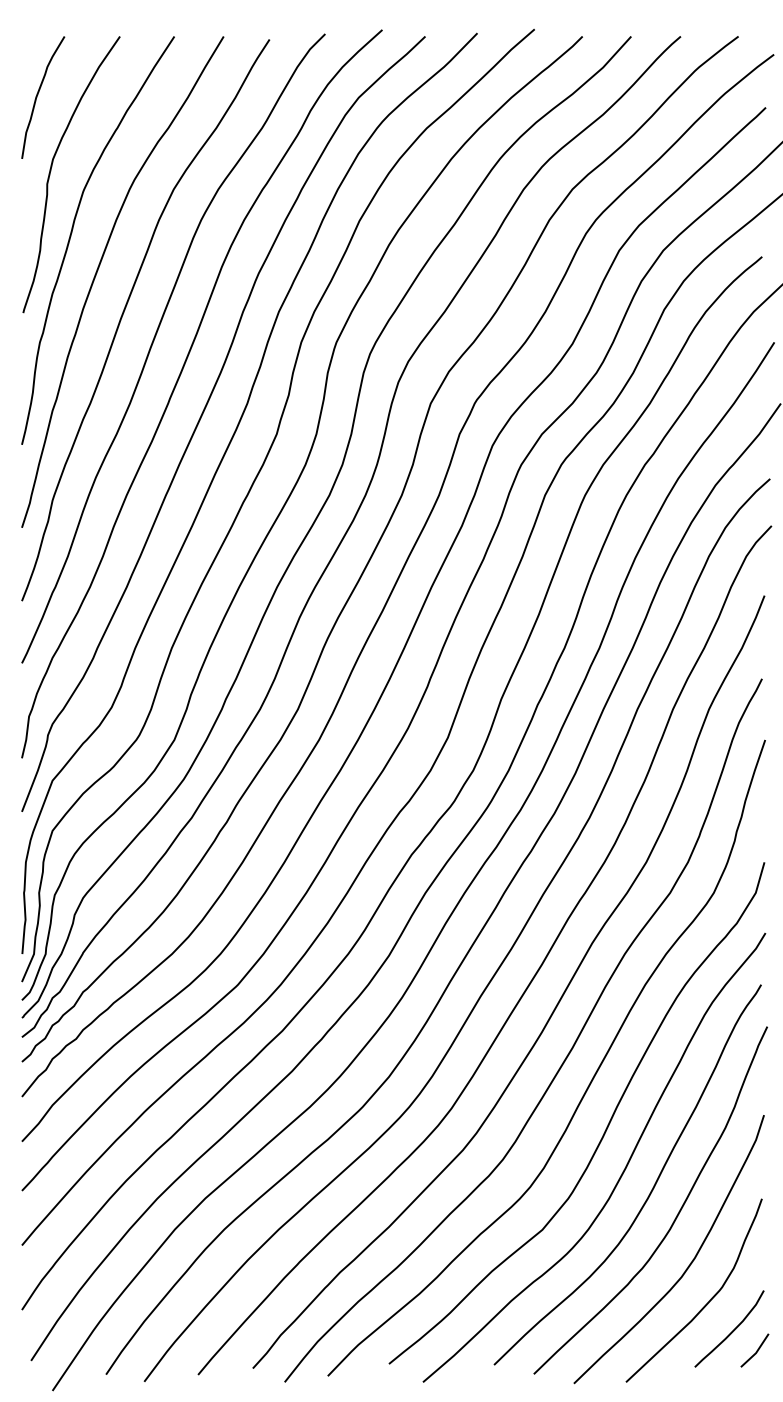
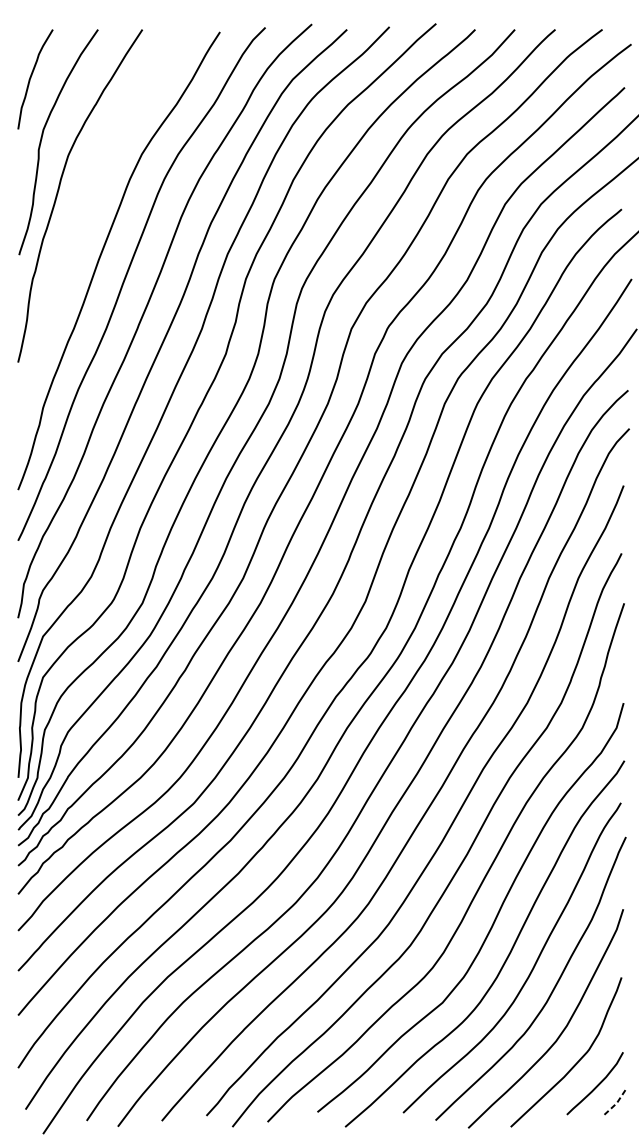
curve: (97, 273) -> (79, 222), removed
line: (756, 1352) -> (617, 1102), solid -> dashed

